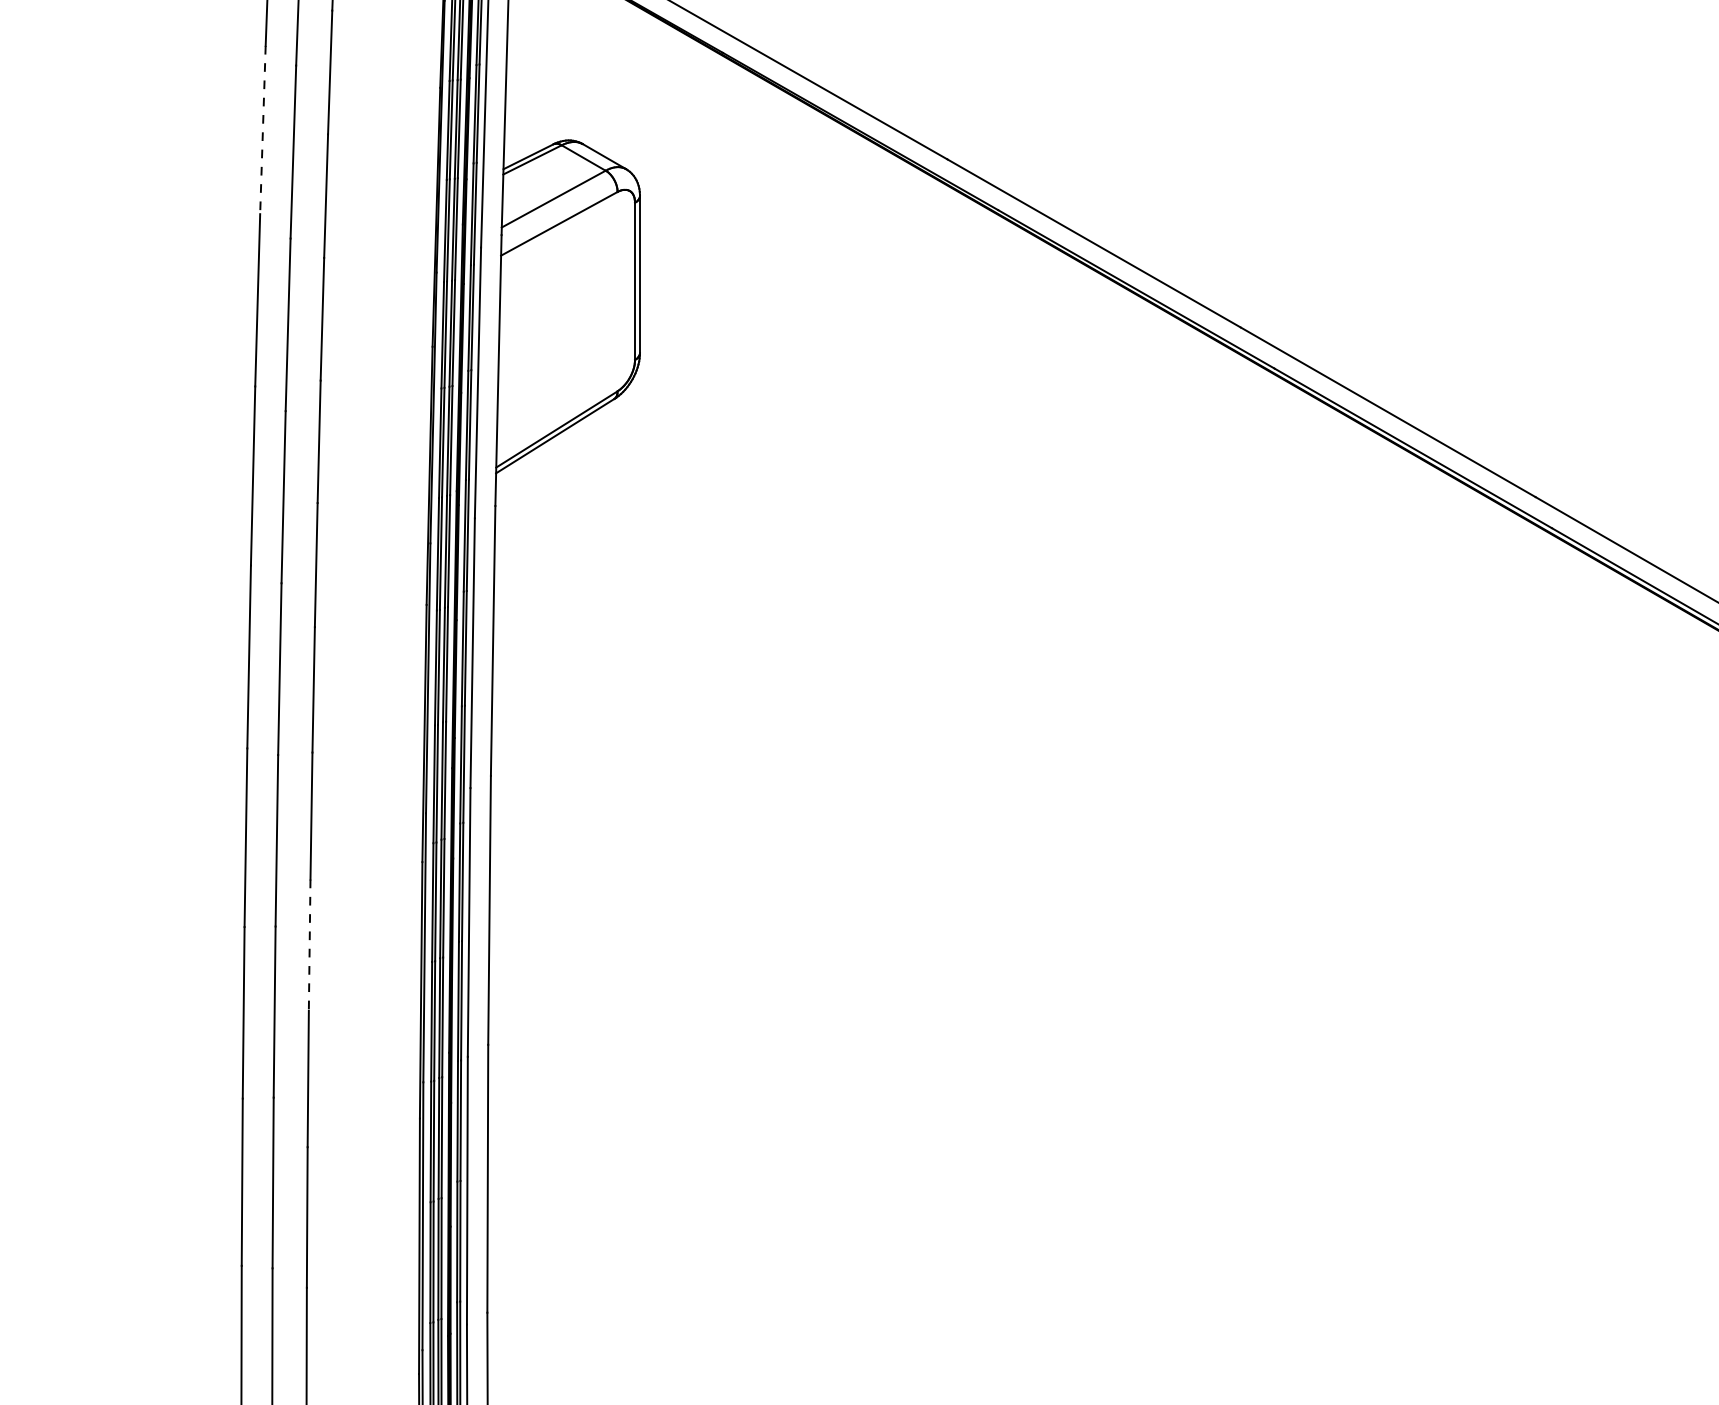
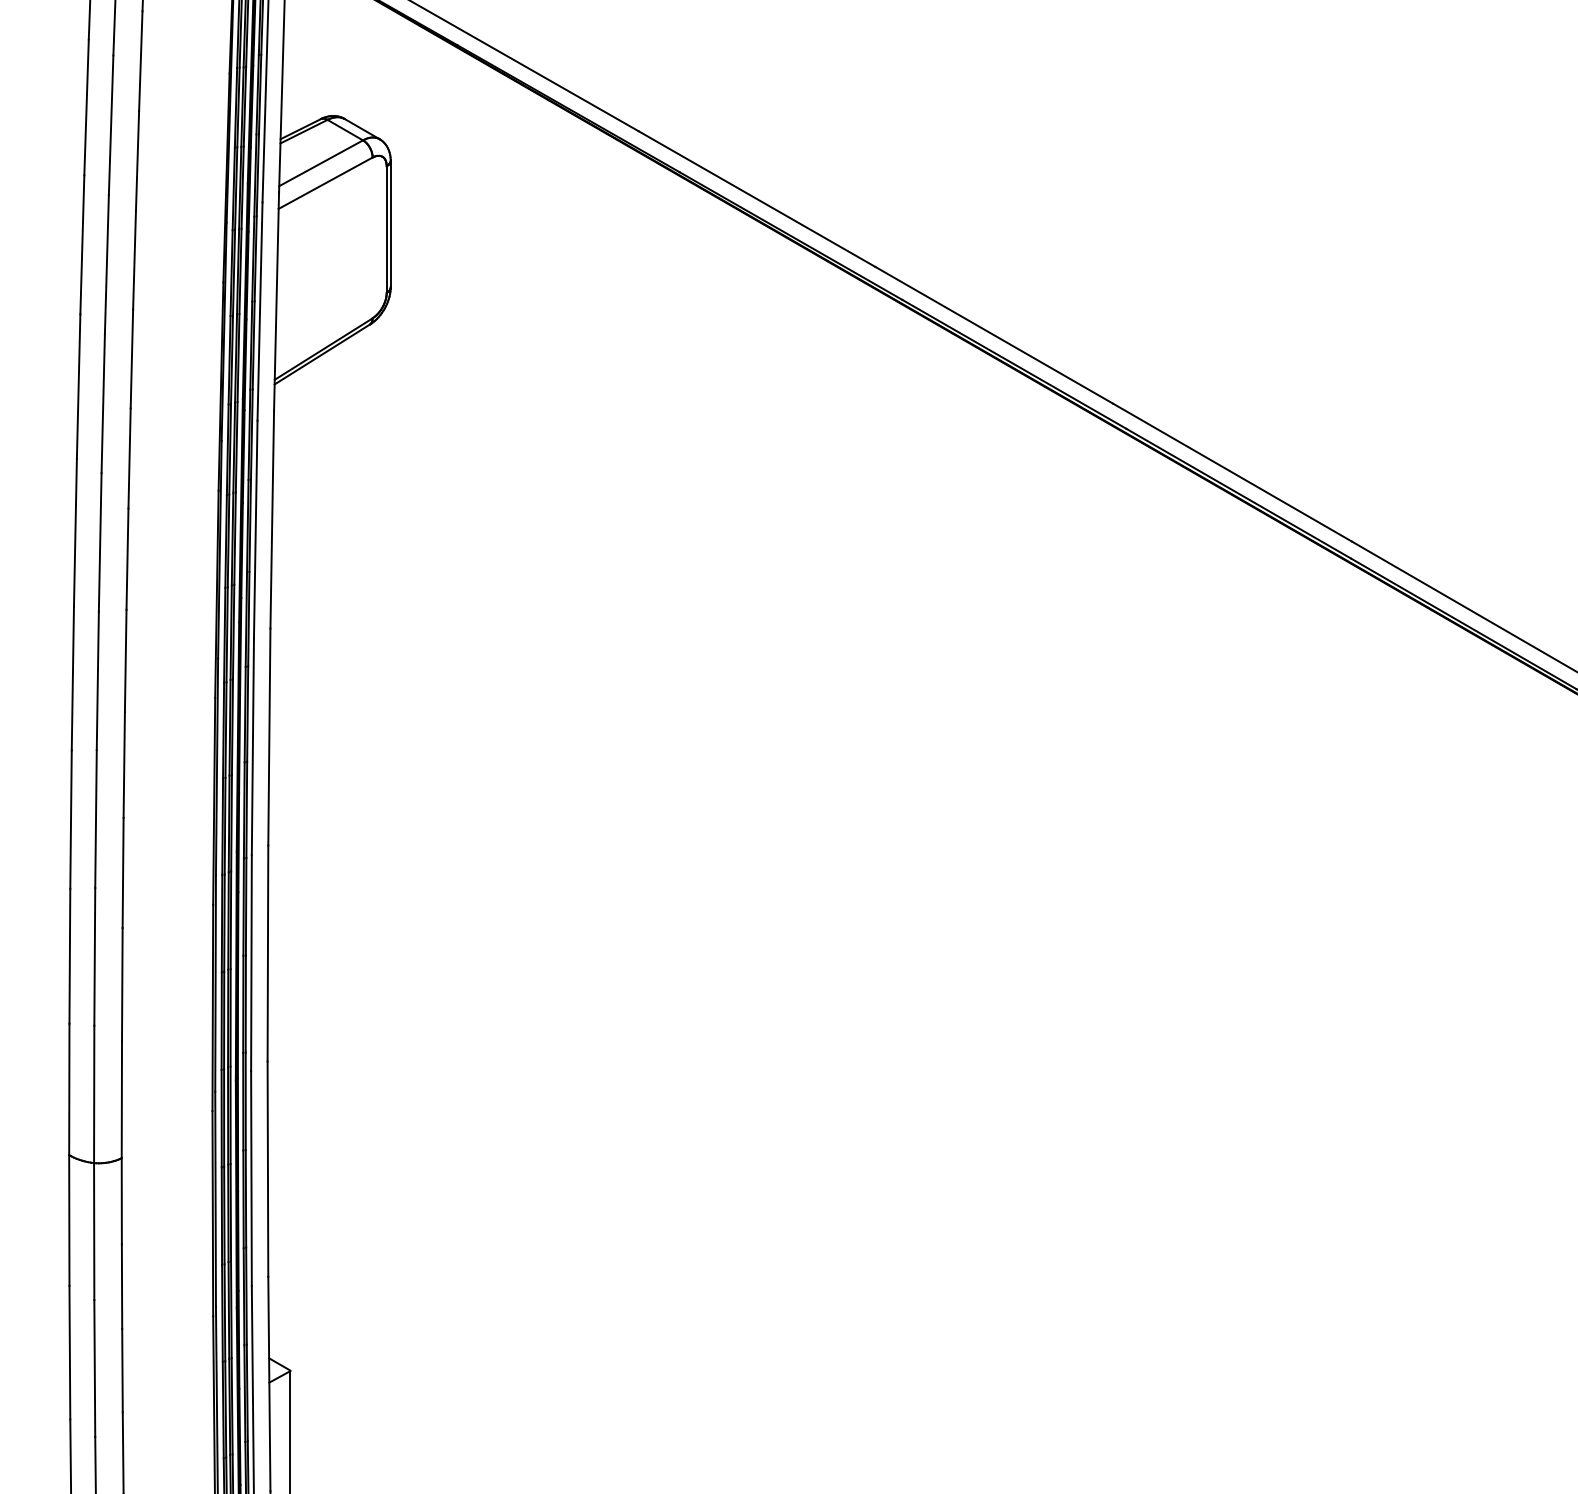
line: (262, 129) -> (86, 107), dashed -> solid
line: (309, 945) -> (124, 765), dashed -> solid

